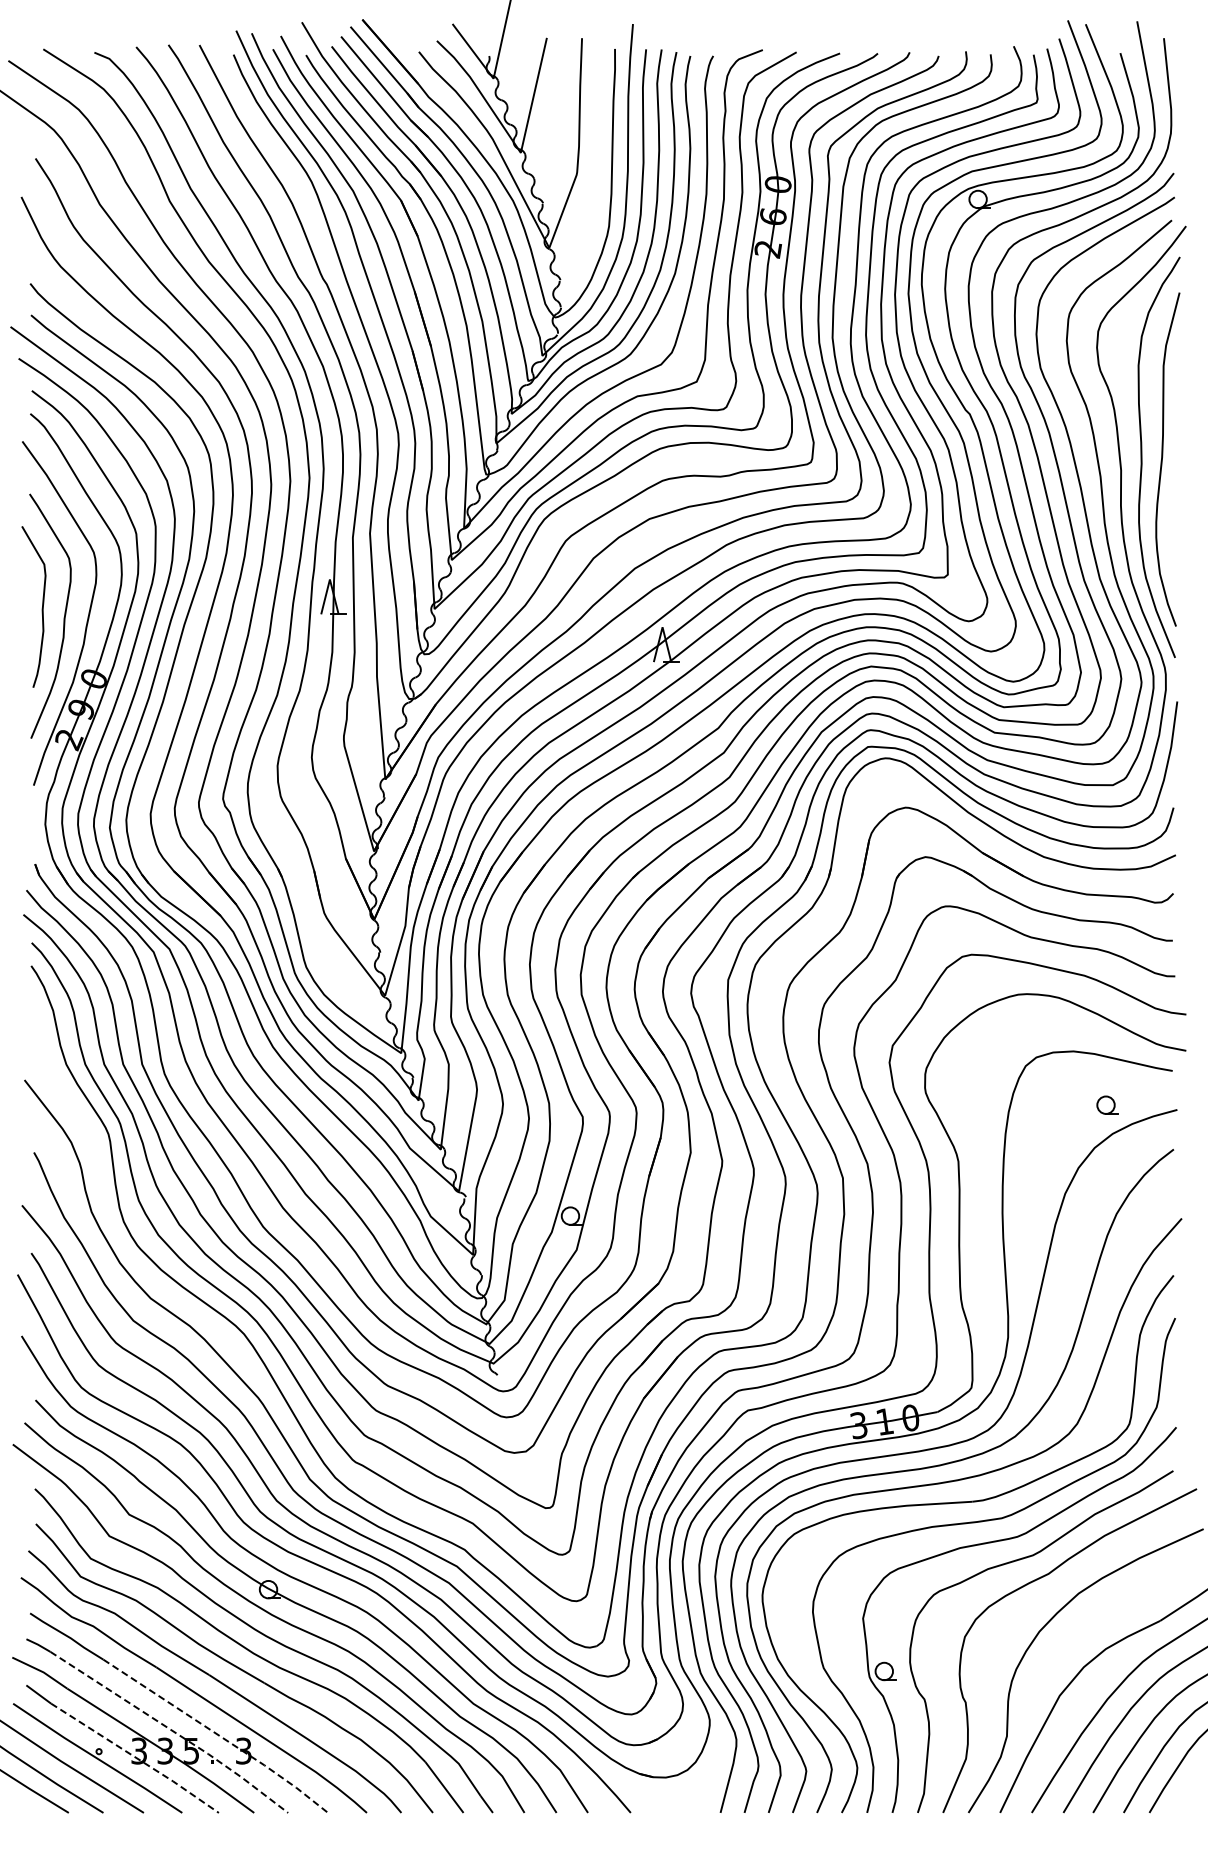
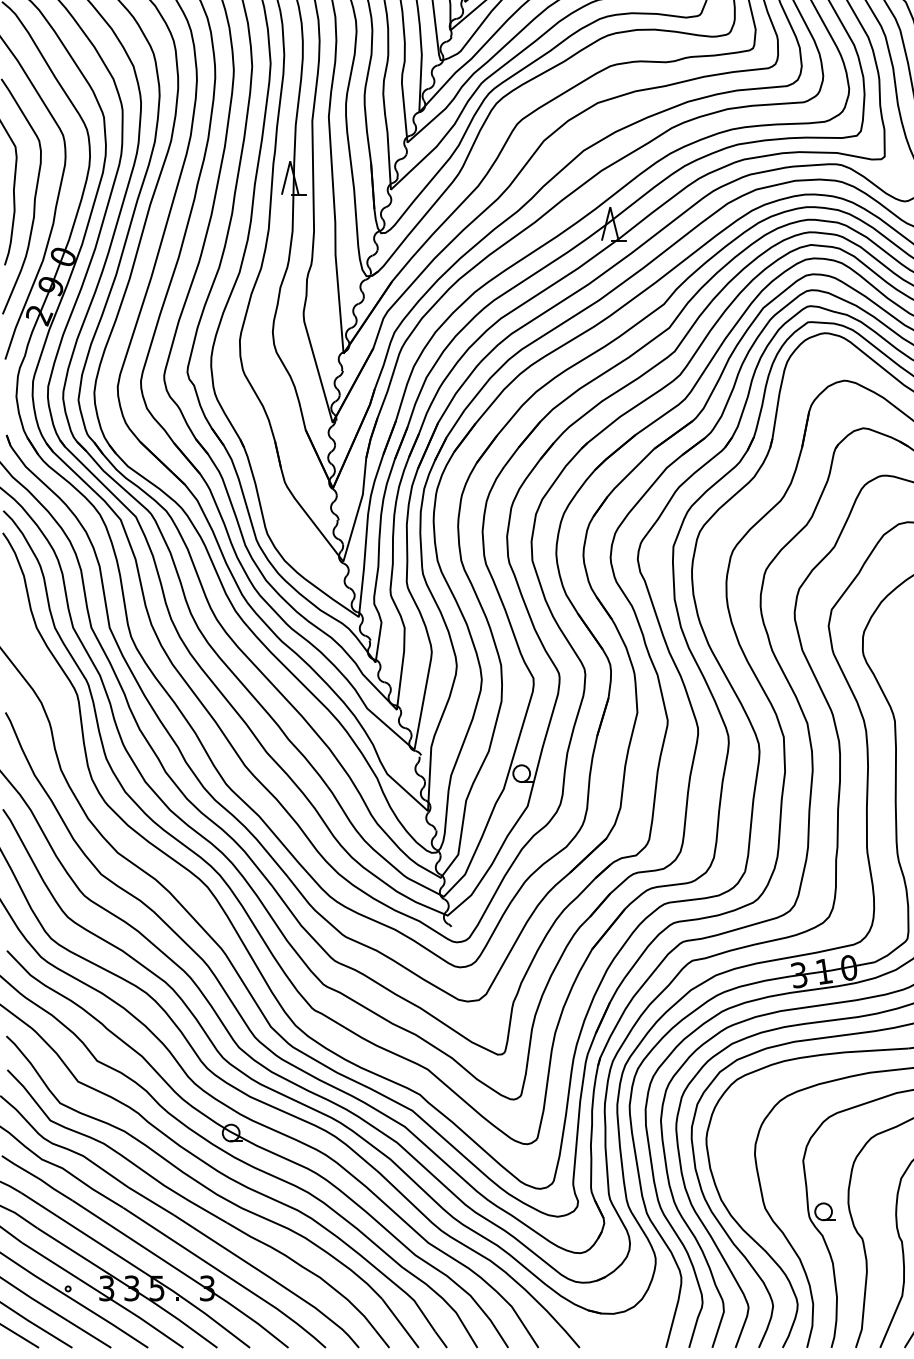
line: (172, 1730) -> (138, 1268), dashed -> solid
line: (218, 1735) -> (183, 1273), dashed -> solid
line: (136, 1757) -> (104, 1294), dashed -> solid

